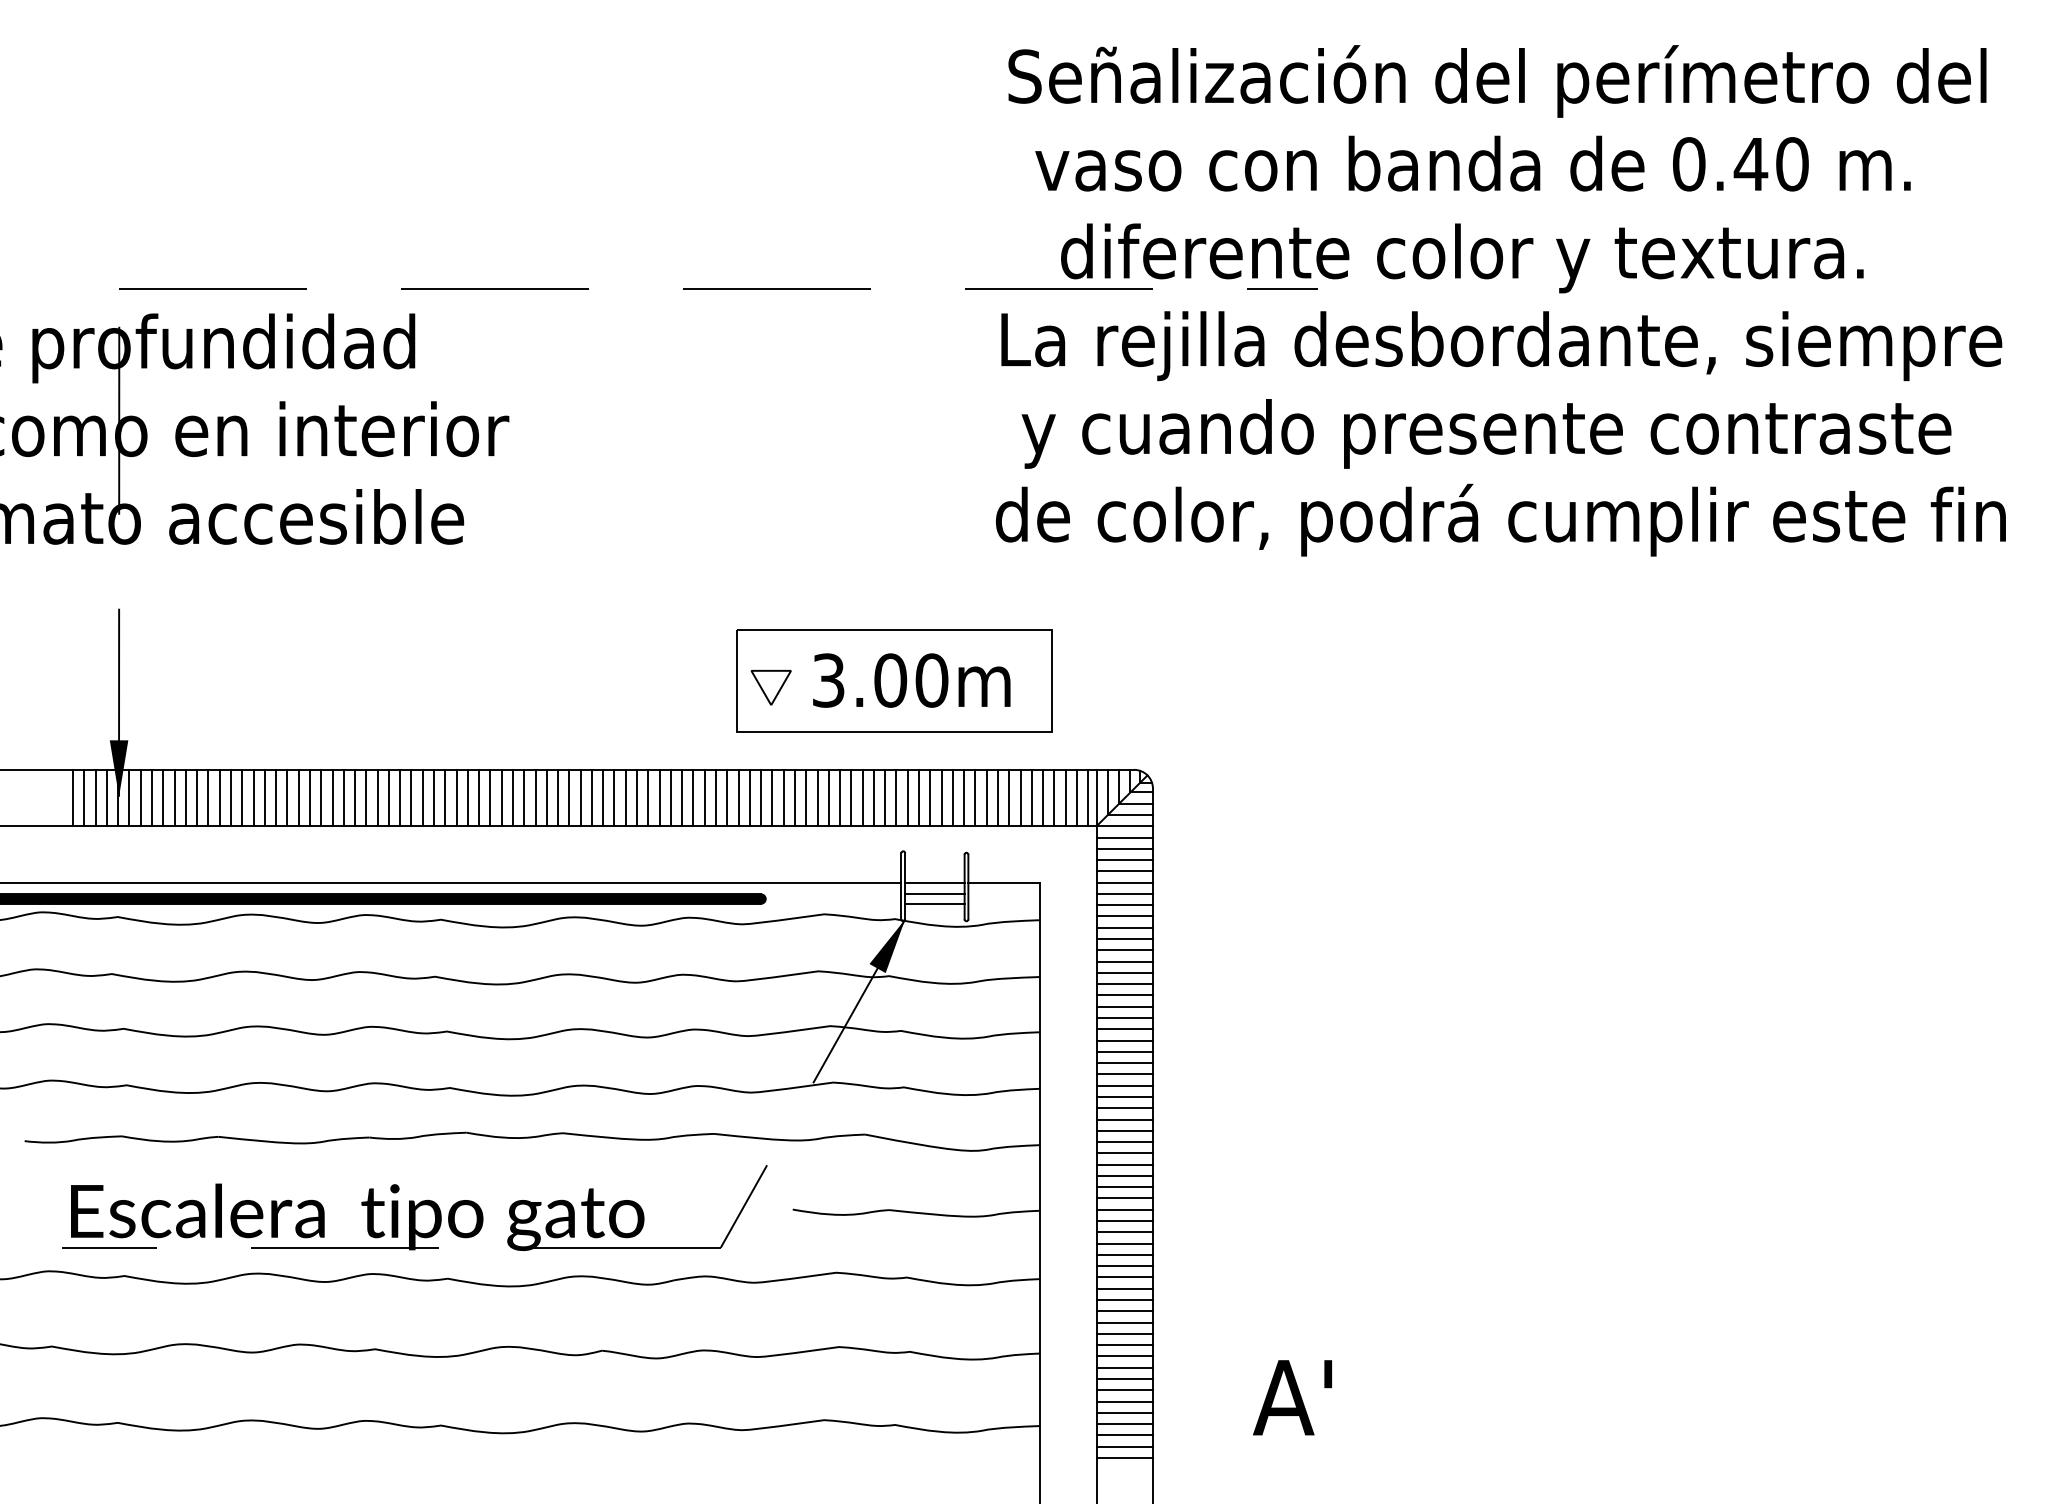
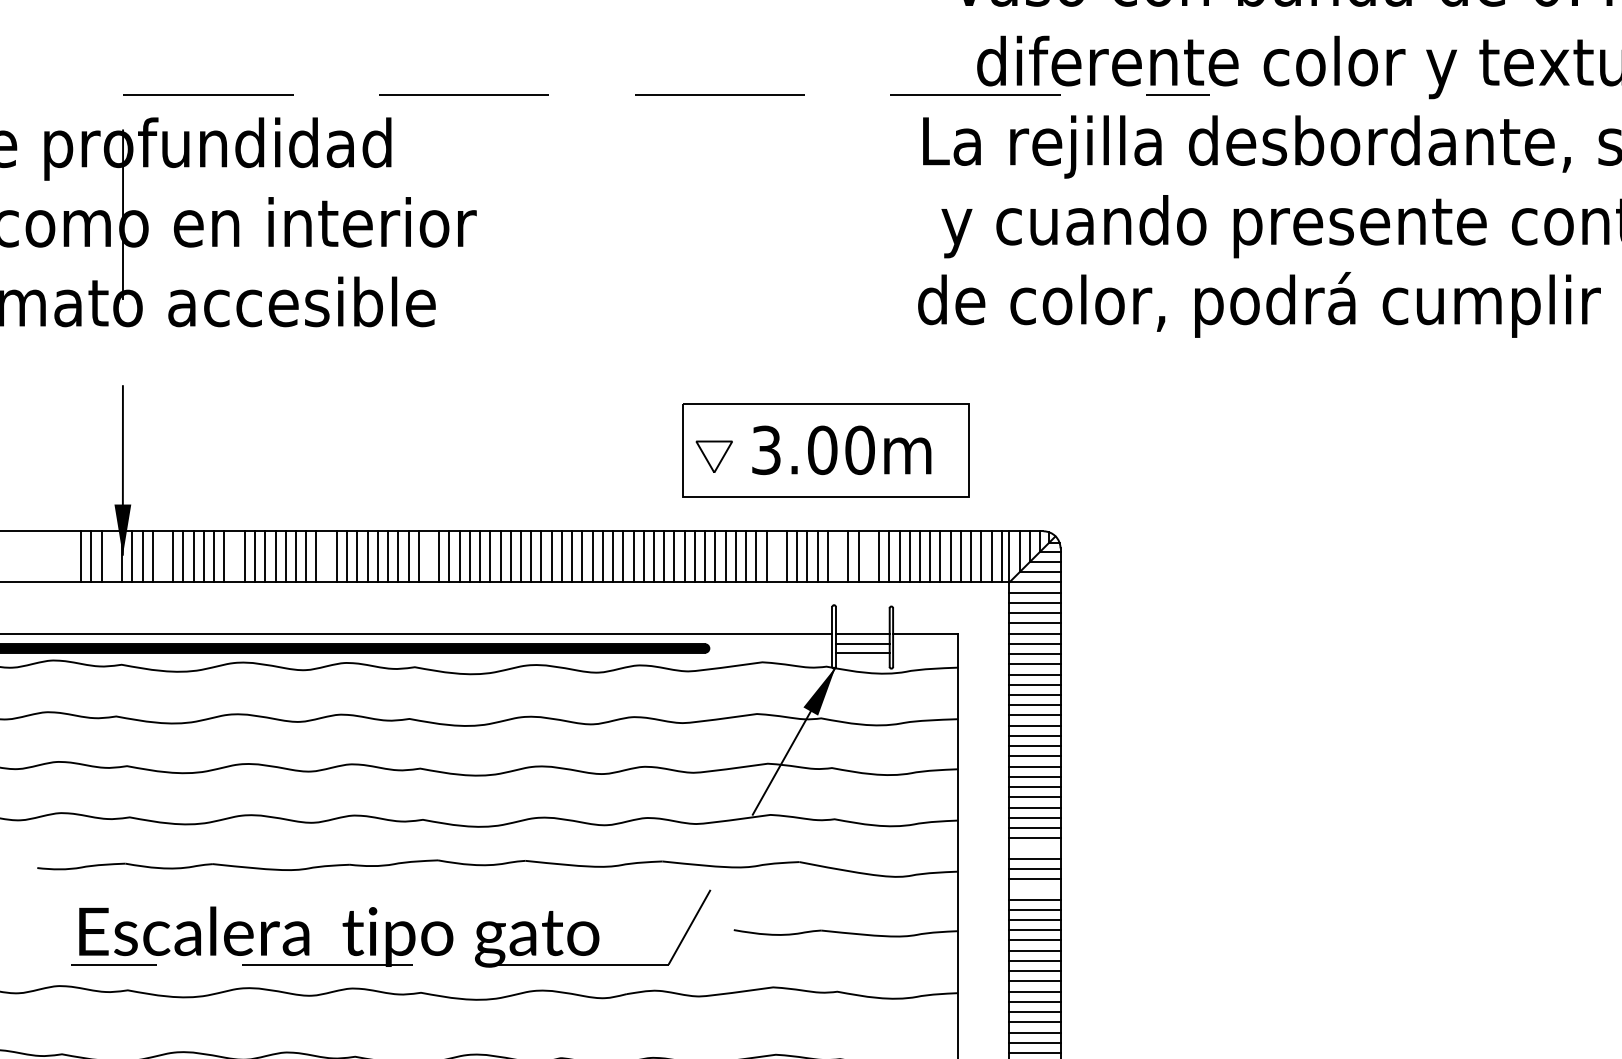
line: (106, 797) -> (111, 556), removed
line: (163, 797) -> (163, 556), removed
line: (242, 797) -> (234, 556), removed
line: (343, 797) -> (326, 556), removed
line: (456, 797) -> (428, 556), removed
line: (840, 797) -> (777, 556), removed
line: (907, 797) -> (837, 556), removed
line: (941, 797) -> (868, 556), removed
line: (1124, 1119) -> (1034, 848), removed
line: (1124, 1164) -> (1034, 889), removed

